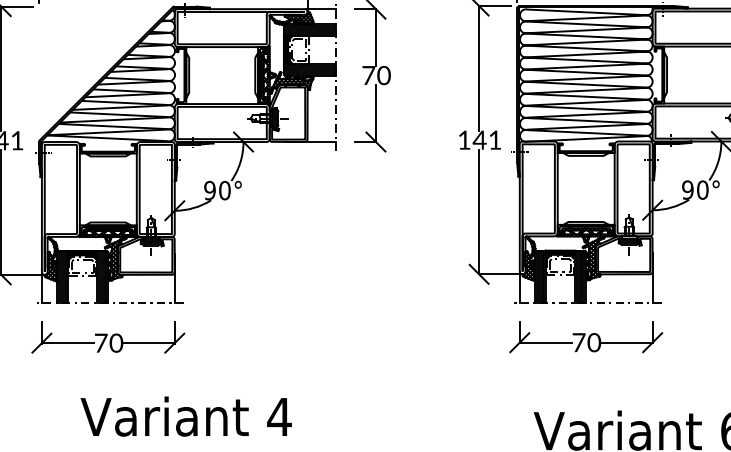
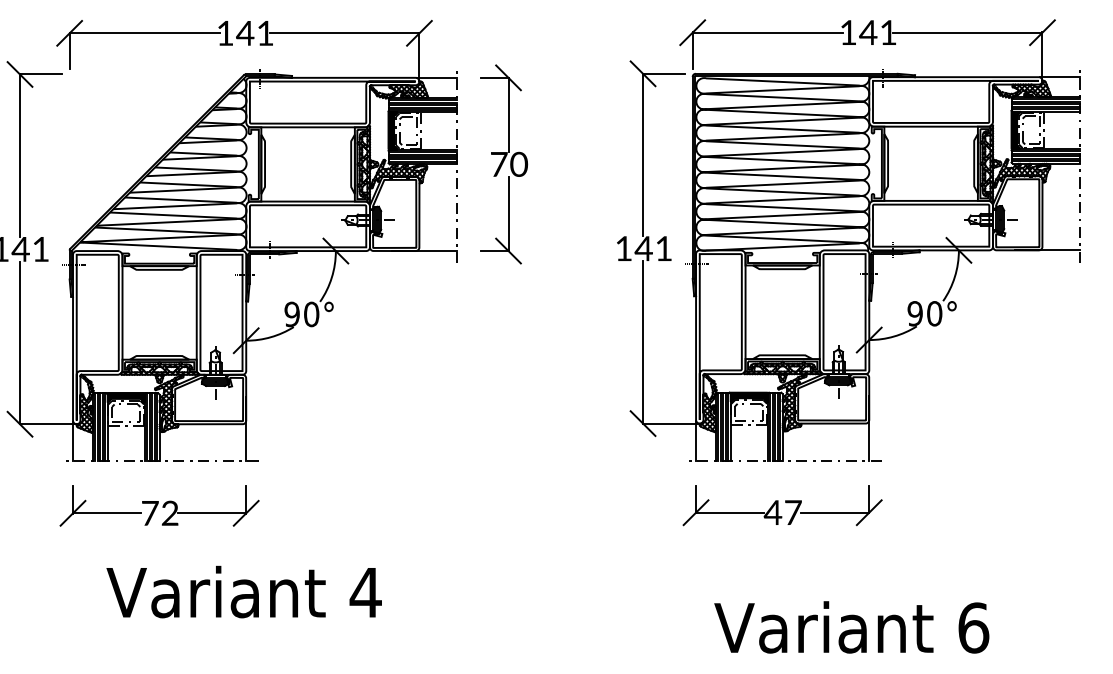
text: (586, 342) -> (782, 512), 70 -> 47
text: (116, 343) -> (170, 513), 70 -> 72
text: (185, 416) -> (243, 591), moved

